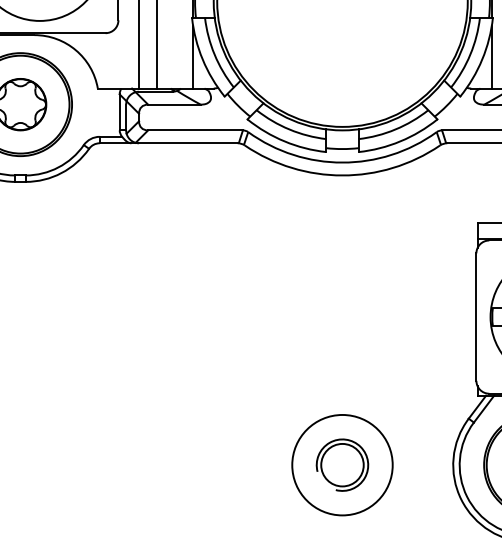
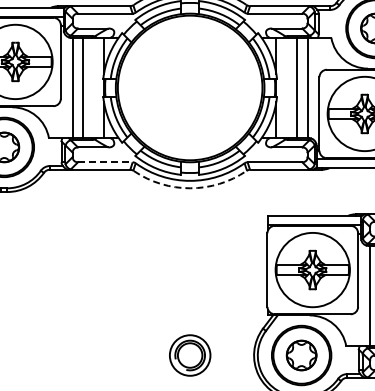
line: (195, 130) -> (105, 162), solid -> dashed
arc: (343, 175) -> (190, 188), solid -> dashed
circle: (343, 465) -> (190, 355), size x0.7

